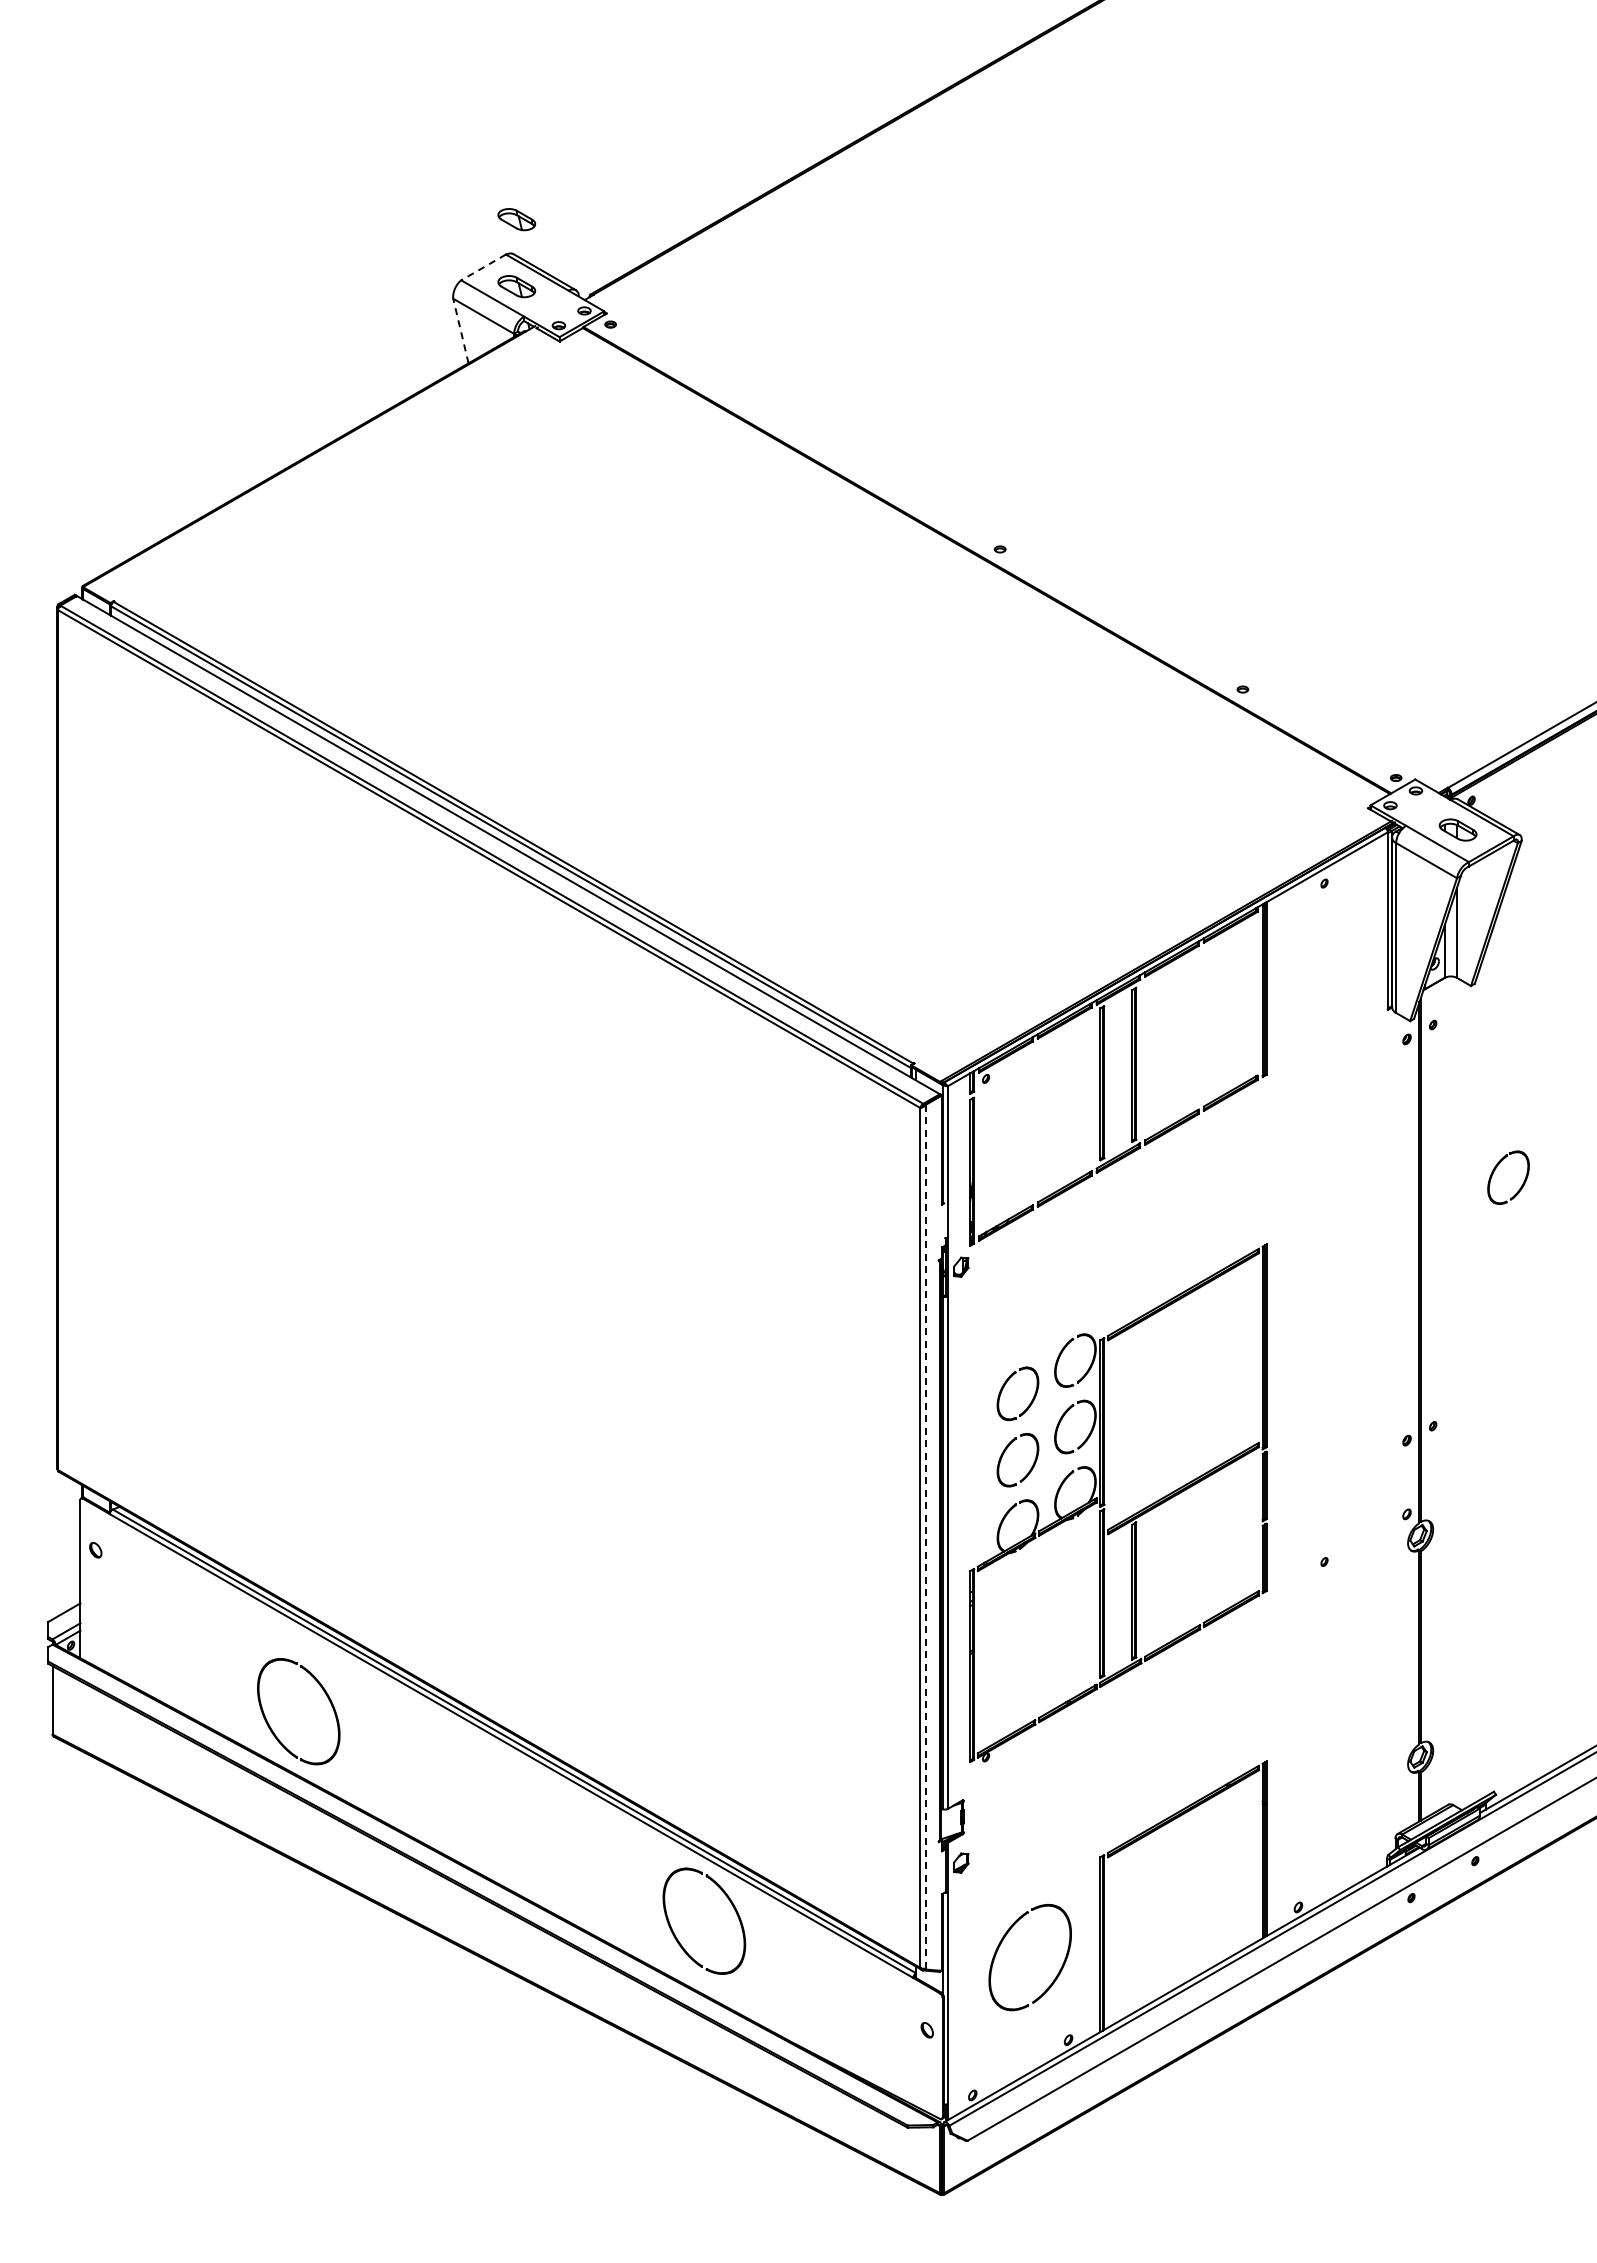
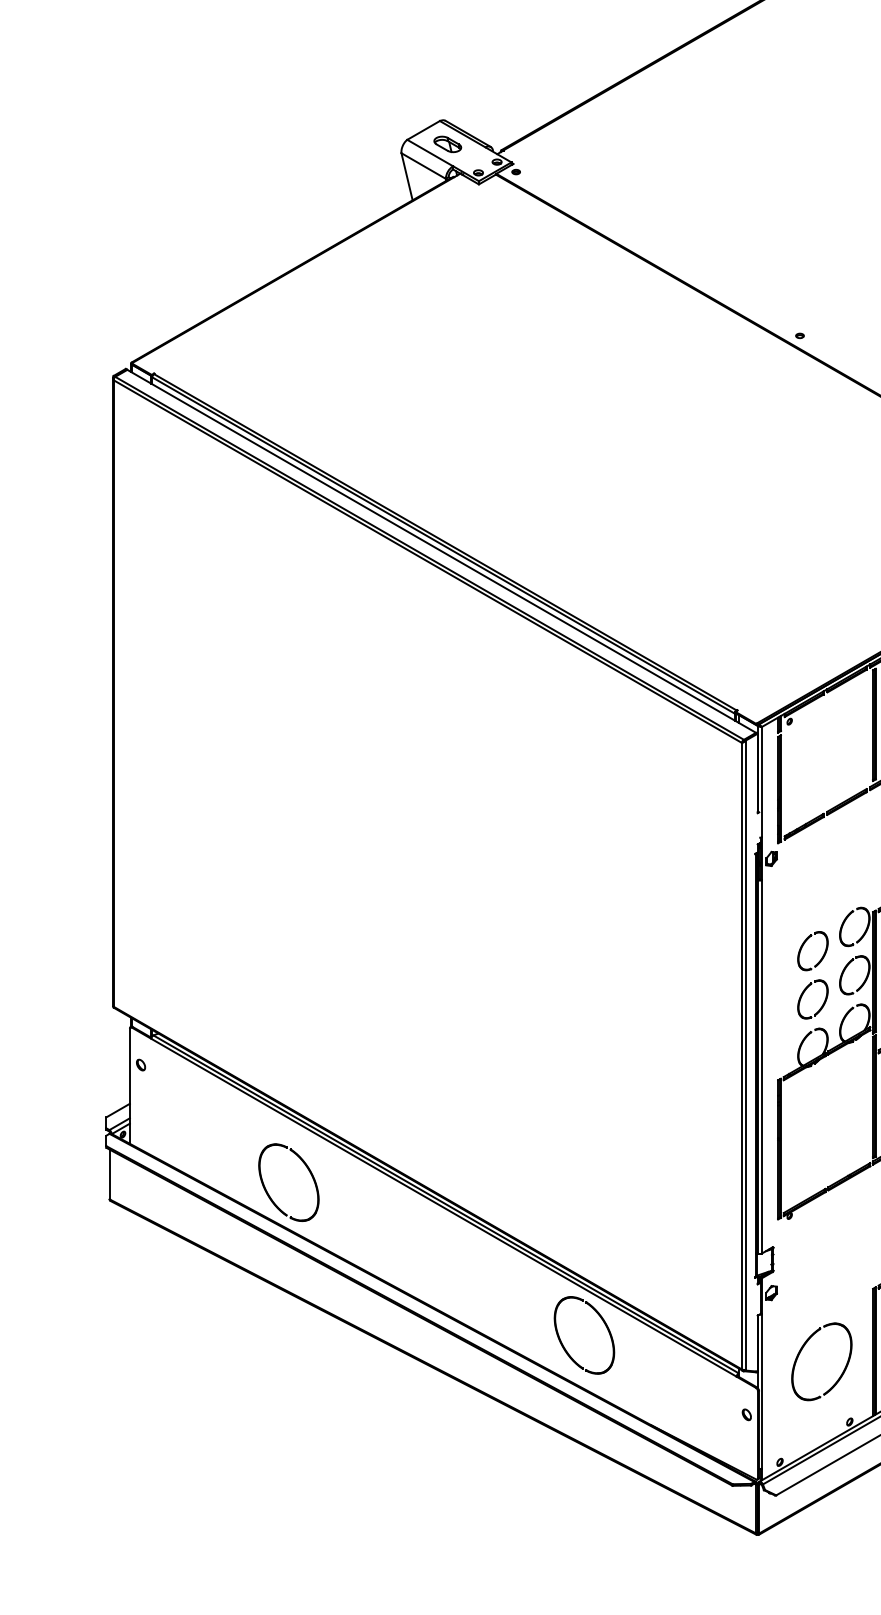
part: (516, 219) -> (447, 95), removed
line: (483, 267) -> (423, 130), dashed -> solid
line: (460, 330) -> (406, 176), dashed -> solid
line: (925, 1536) -> (745, 1055), dashed -> solid

